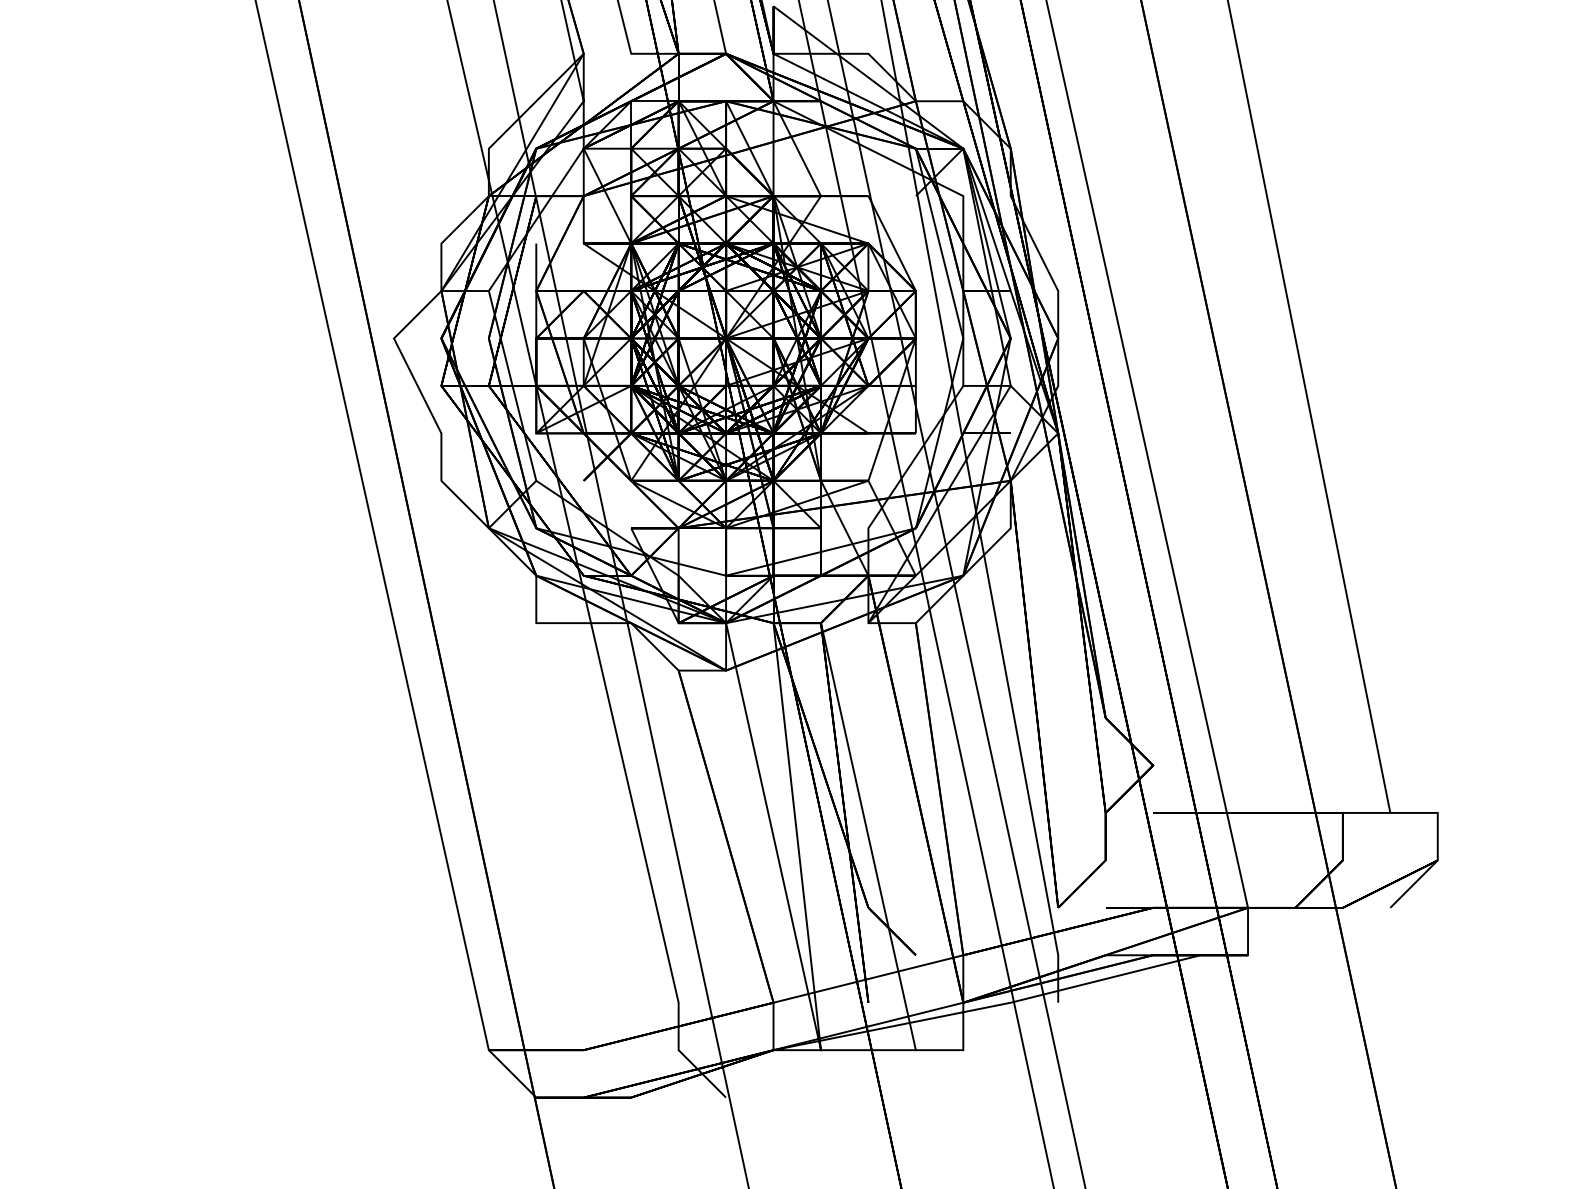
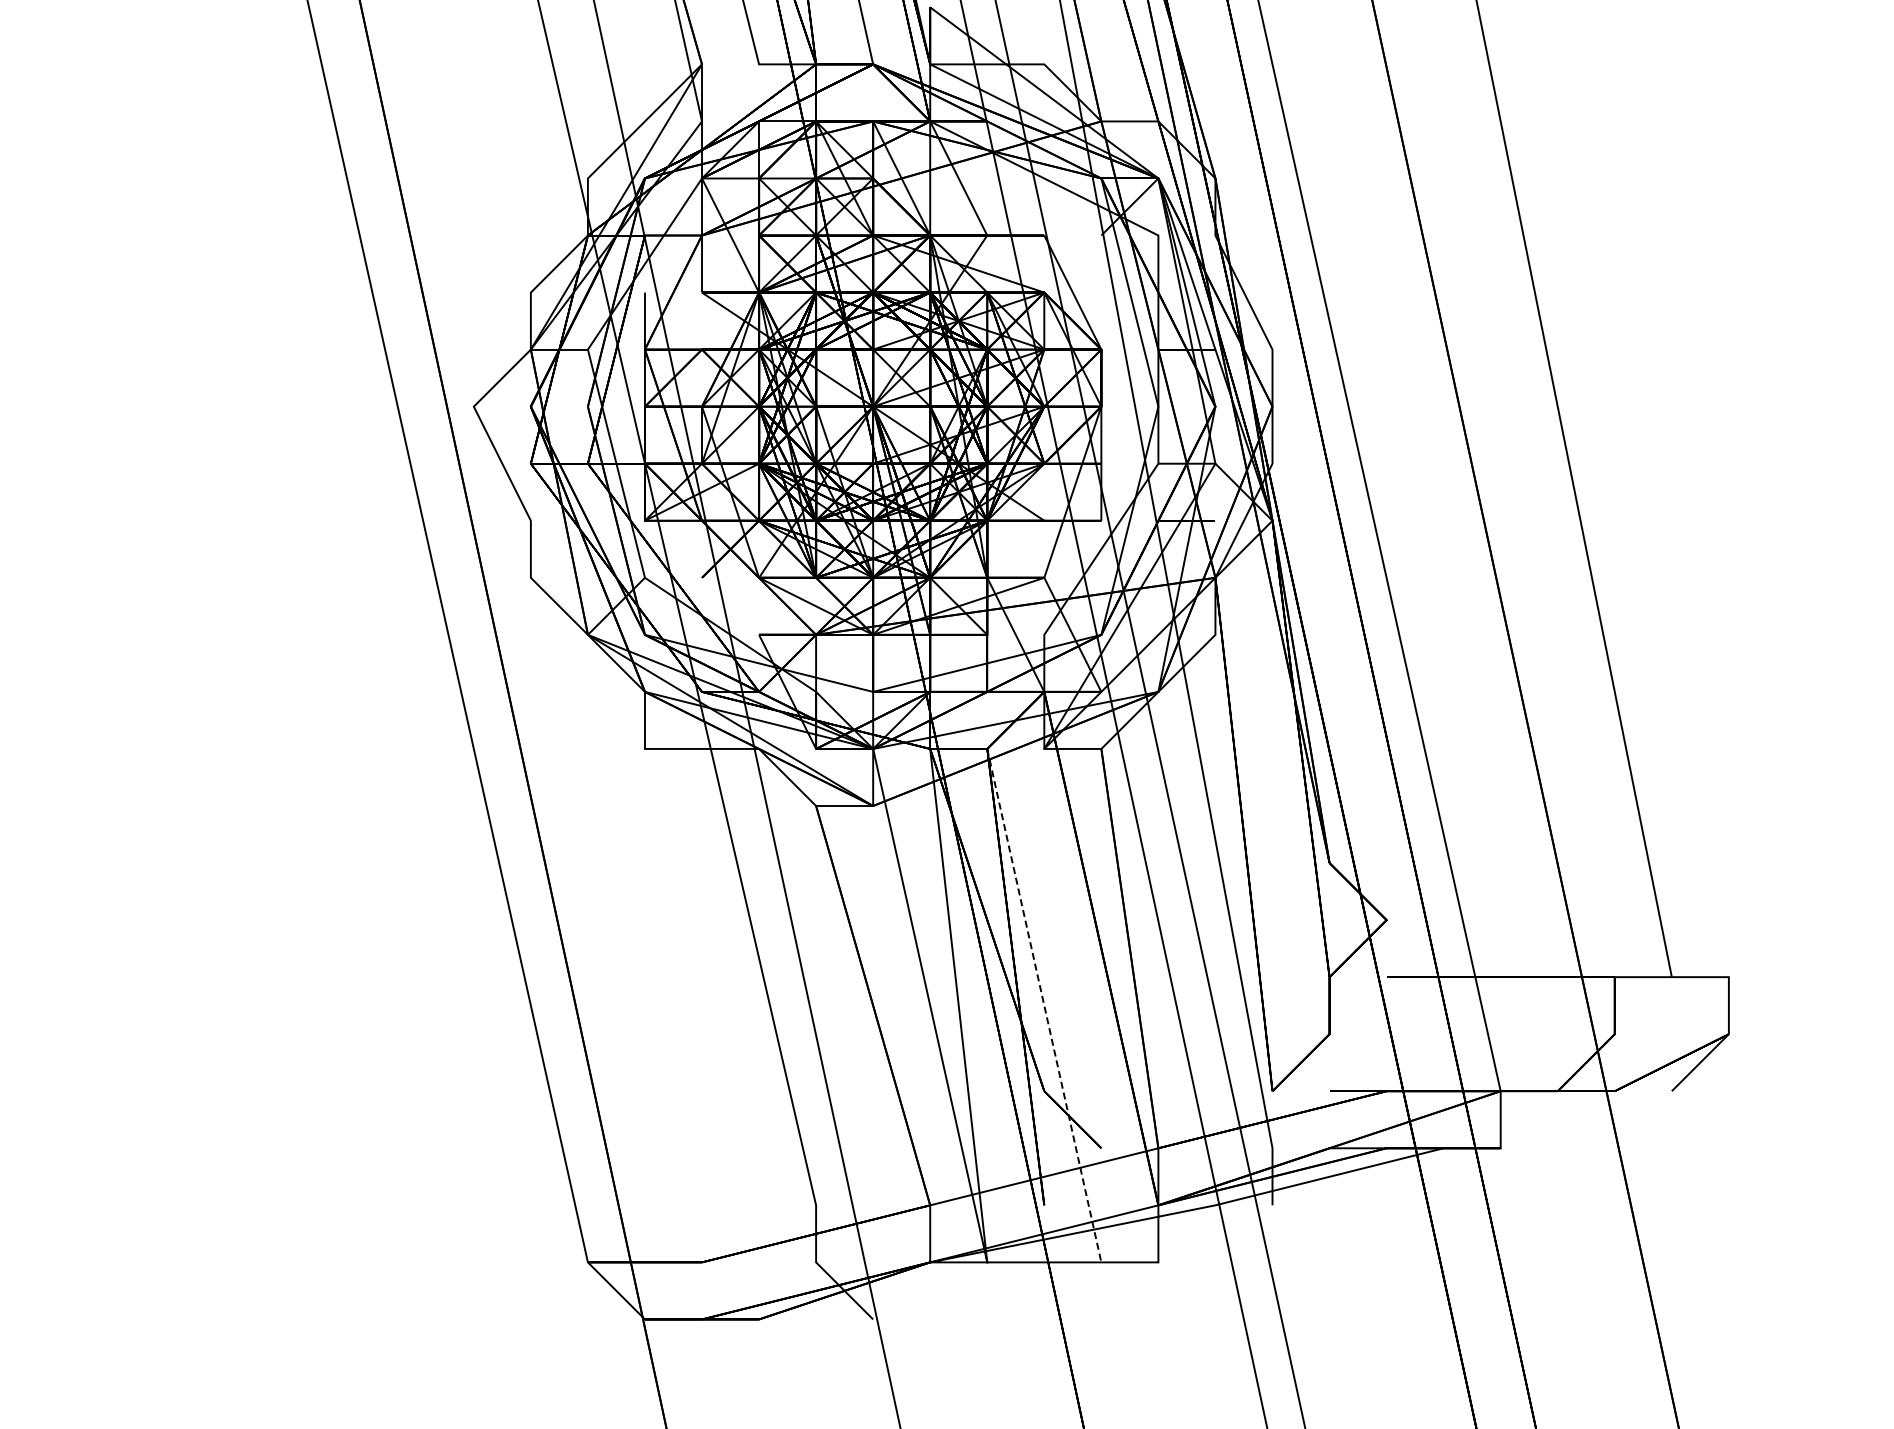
line: (868, 836) -> (1044, 1005), solid -> dashed

